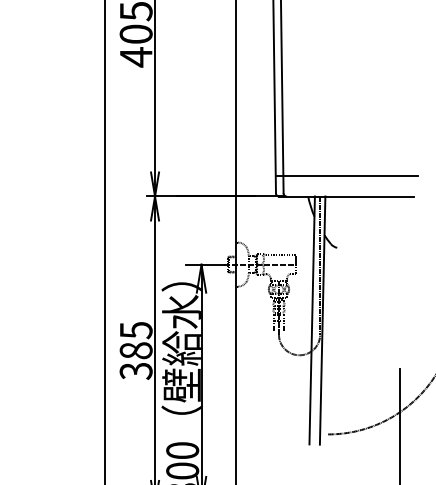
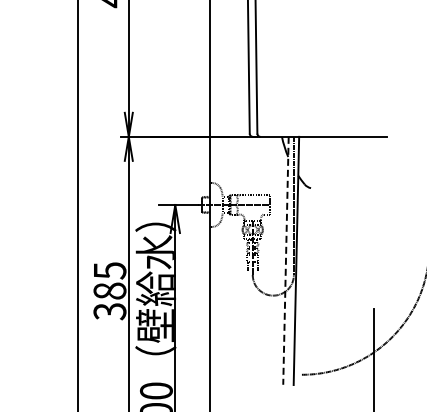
line: (346, 176) -> (320, 116), removed
line: (312, 320) -> (286, 260), solid -> dashed

